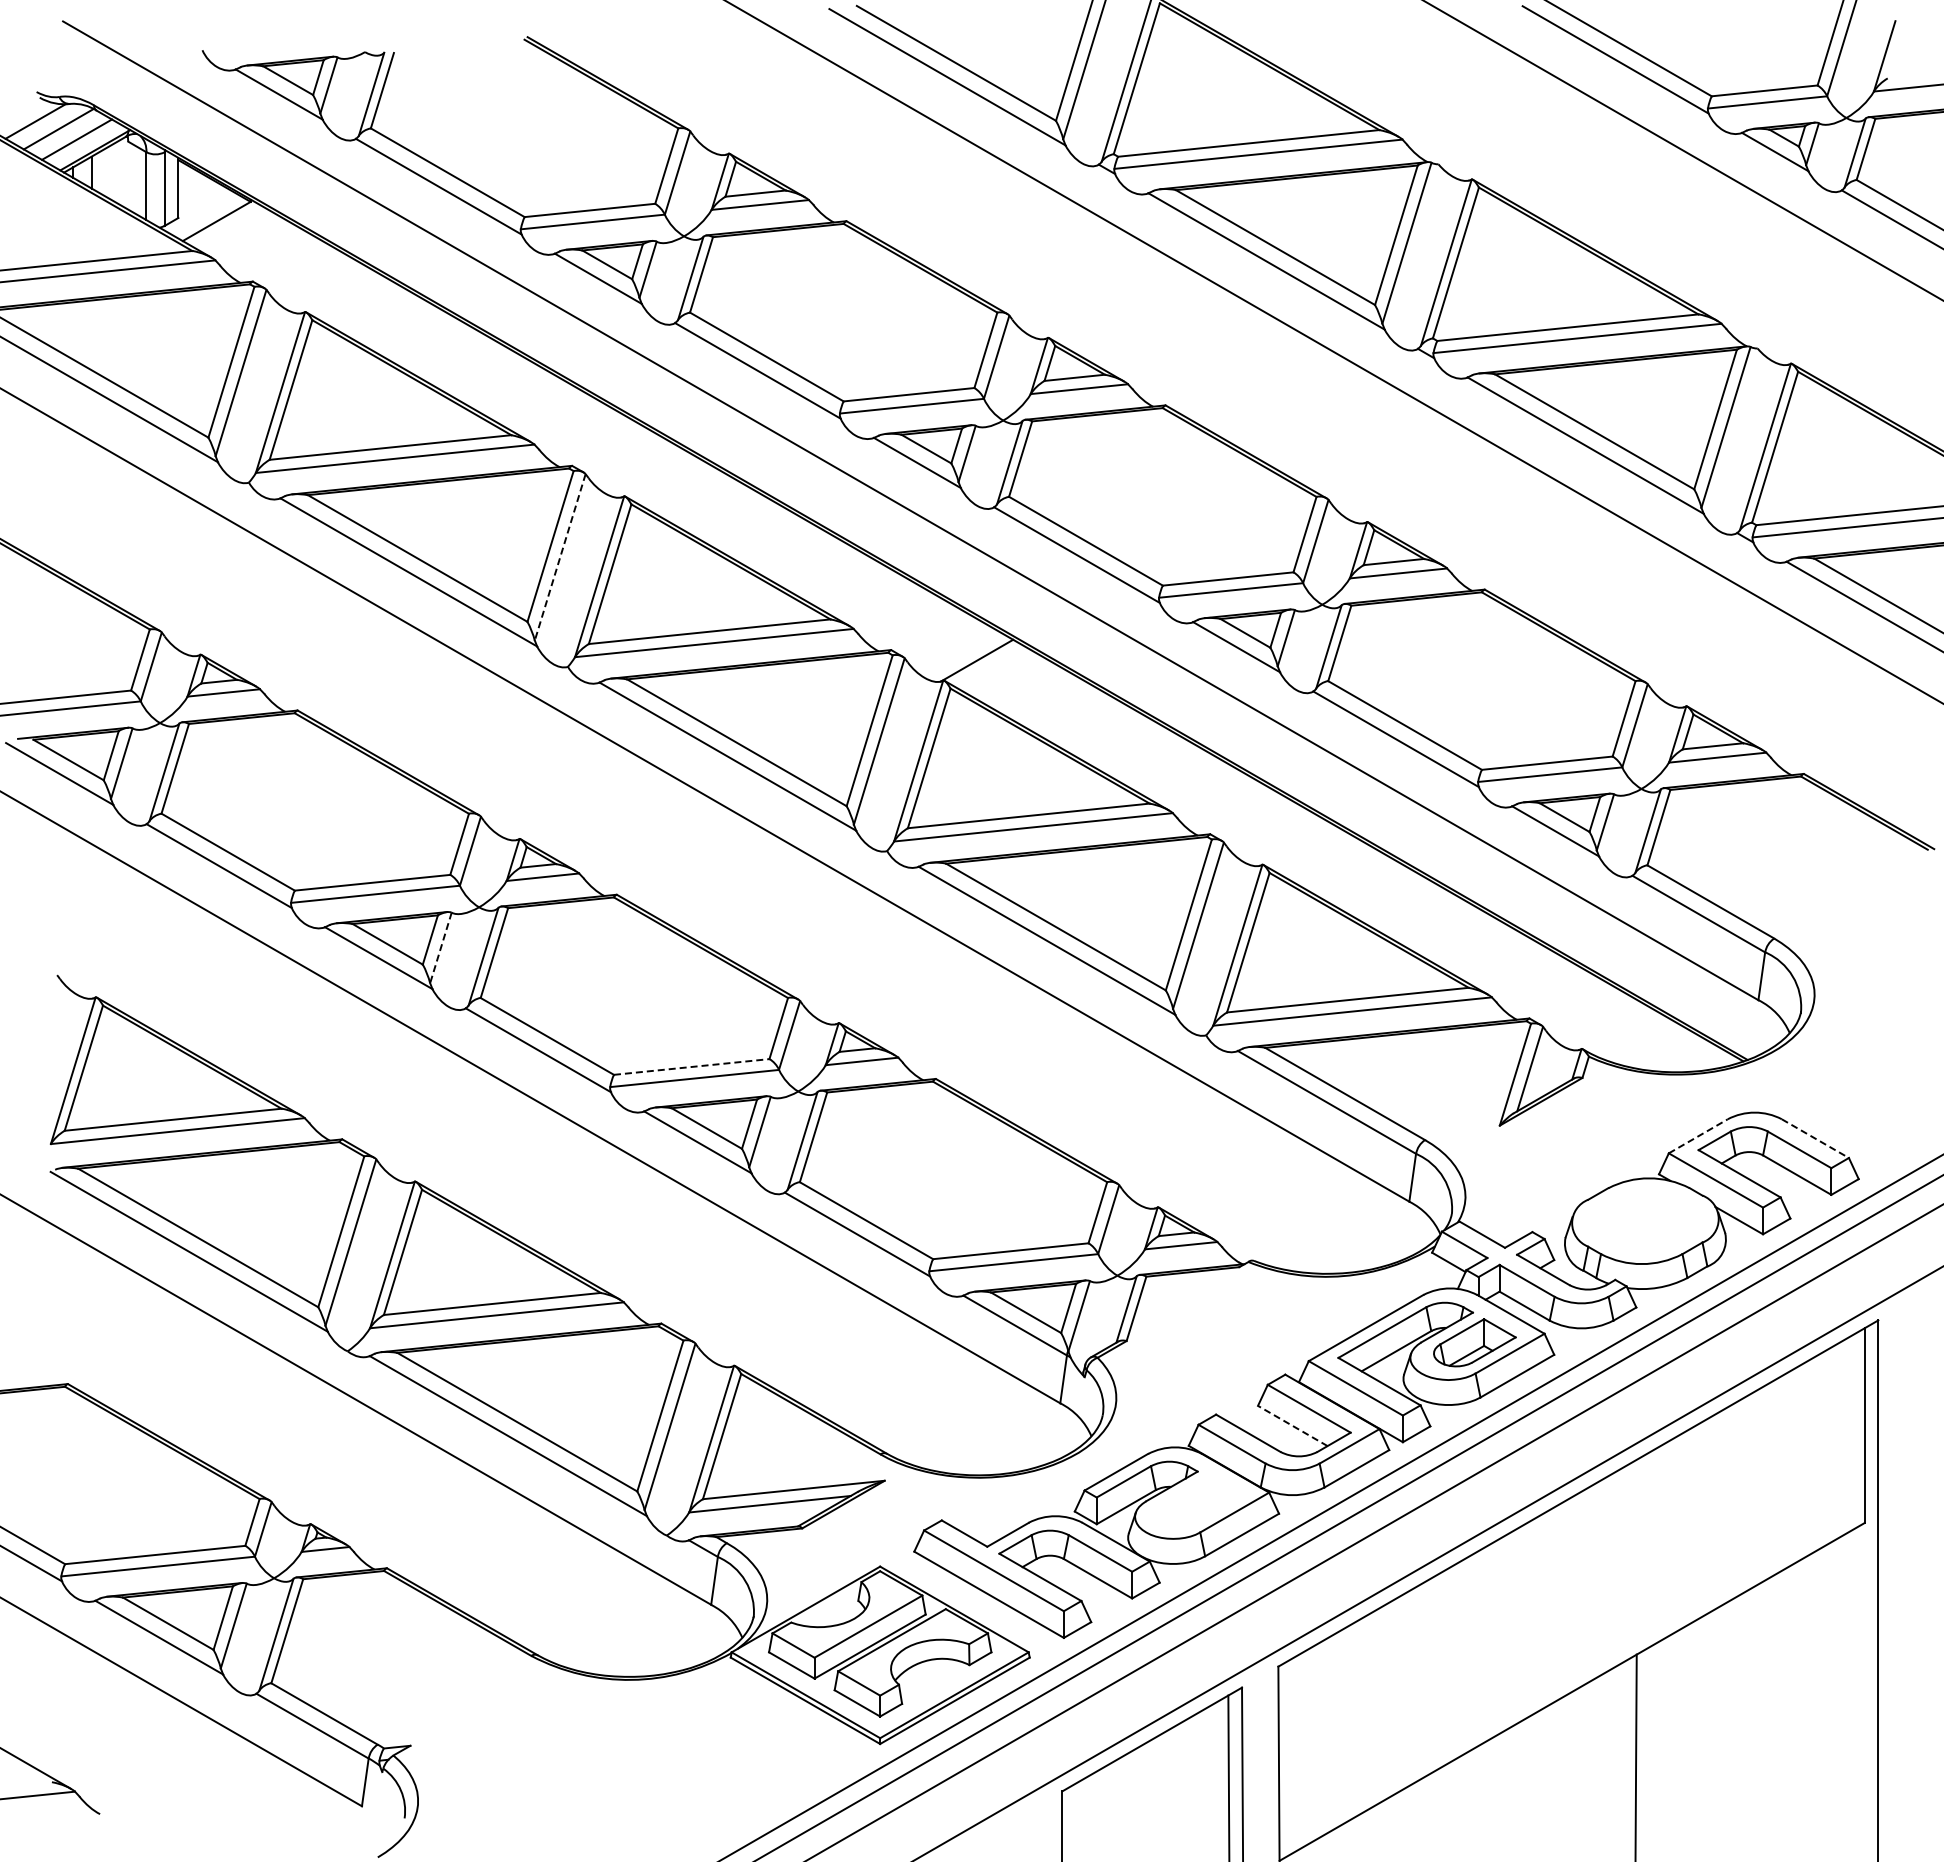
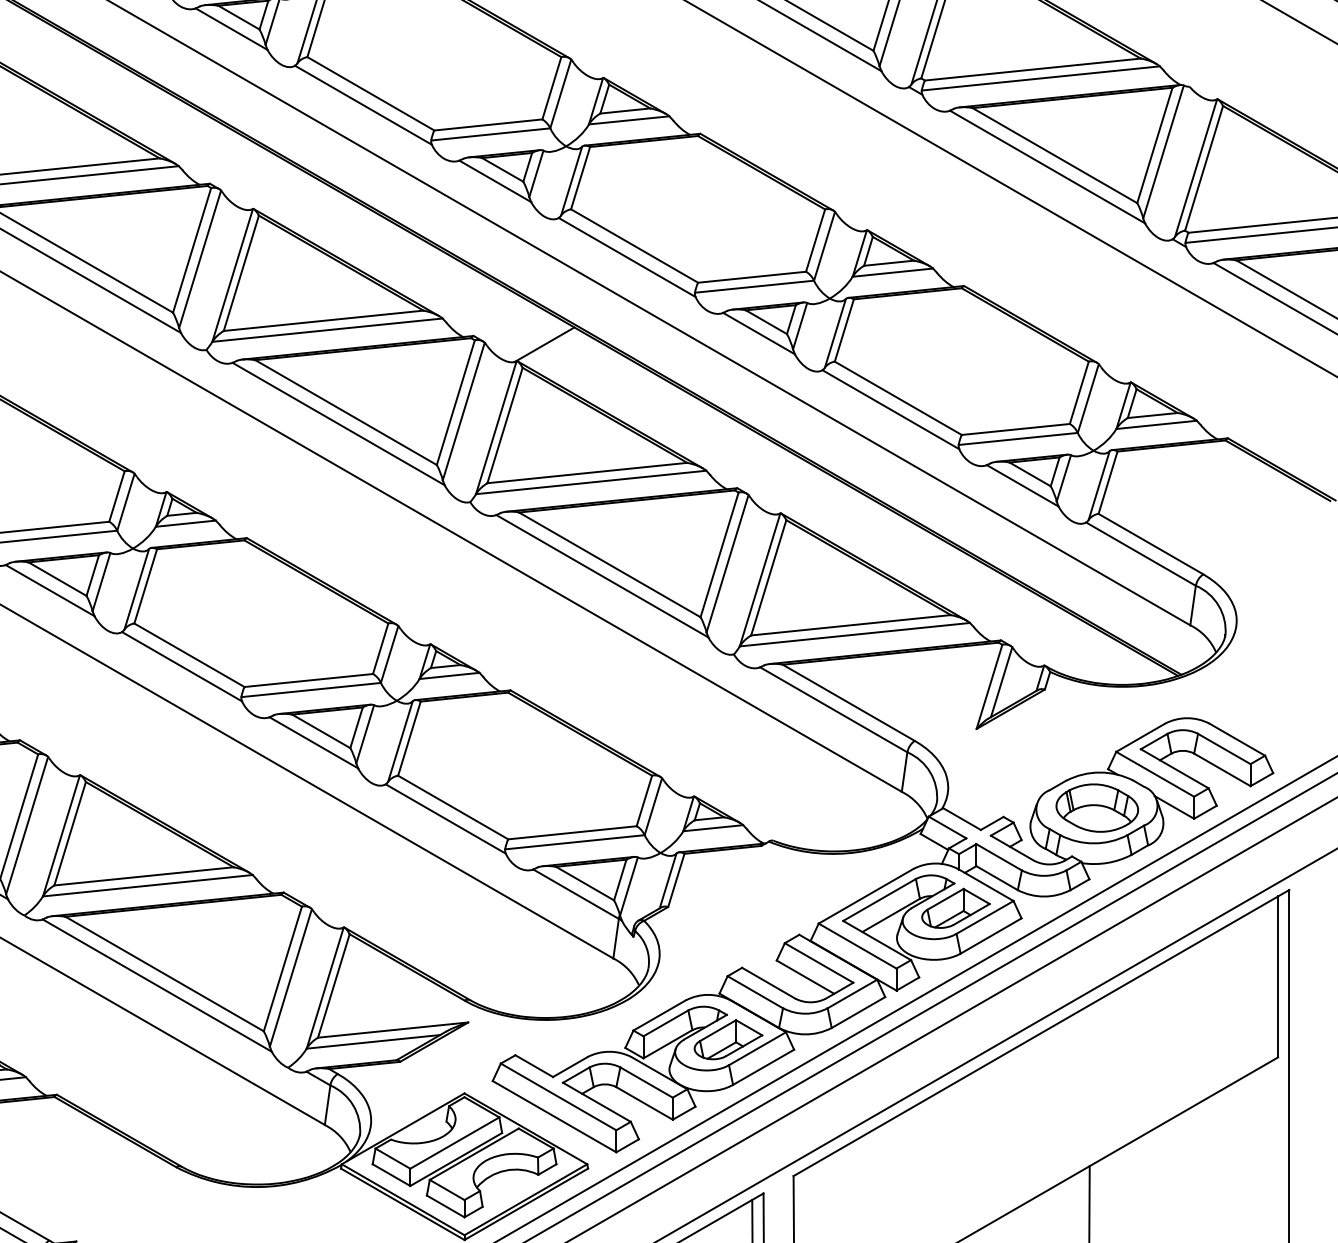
line: (560, 557) -> (200, 259), dashed -> solid
line: (440, 947) -> (101, 581), dashed -> solid
line: (692, 1066) -> (309, 680), dashed -> solid
line: (1698, 1136) -> (1140, 737), dashed -> solid
line: (1815, 1138) -> (1237, 739), dashed -> solid
part: (1645, 1220) -> (1096, 807), added
line: (1292, 1425) -> (805, 976), dashed -> solid
part: (1199, 1501) -> (728, 1039), added

